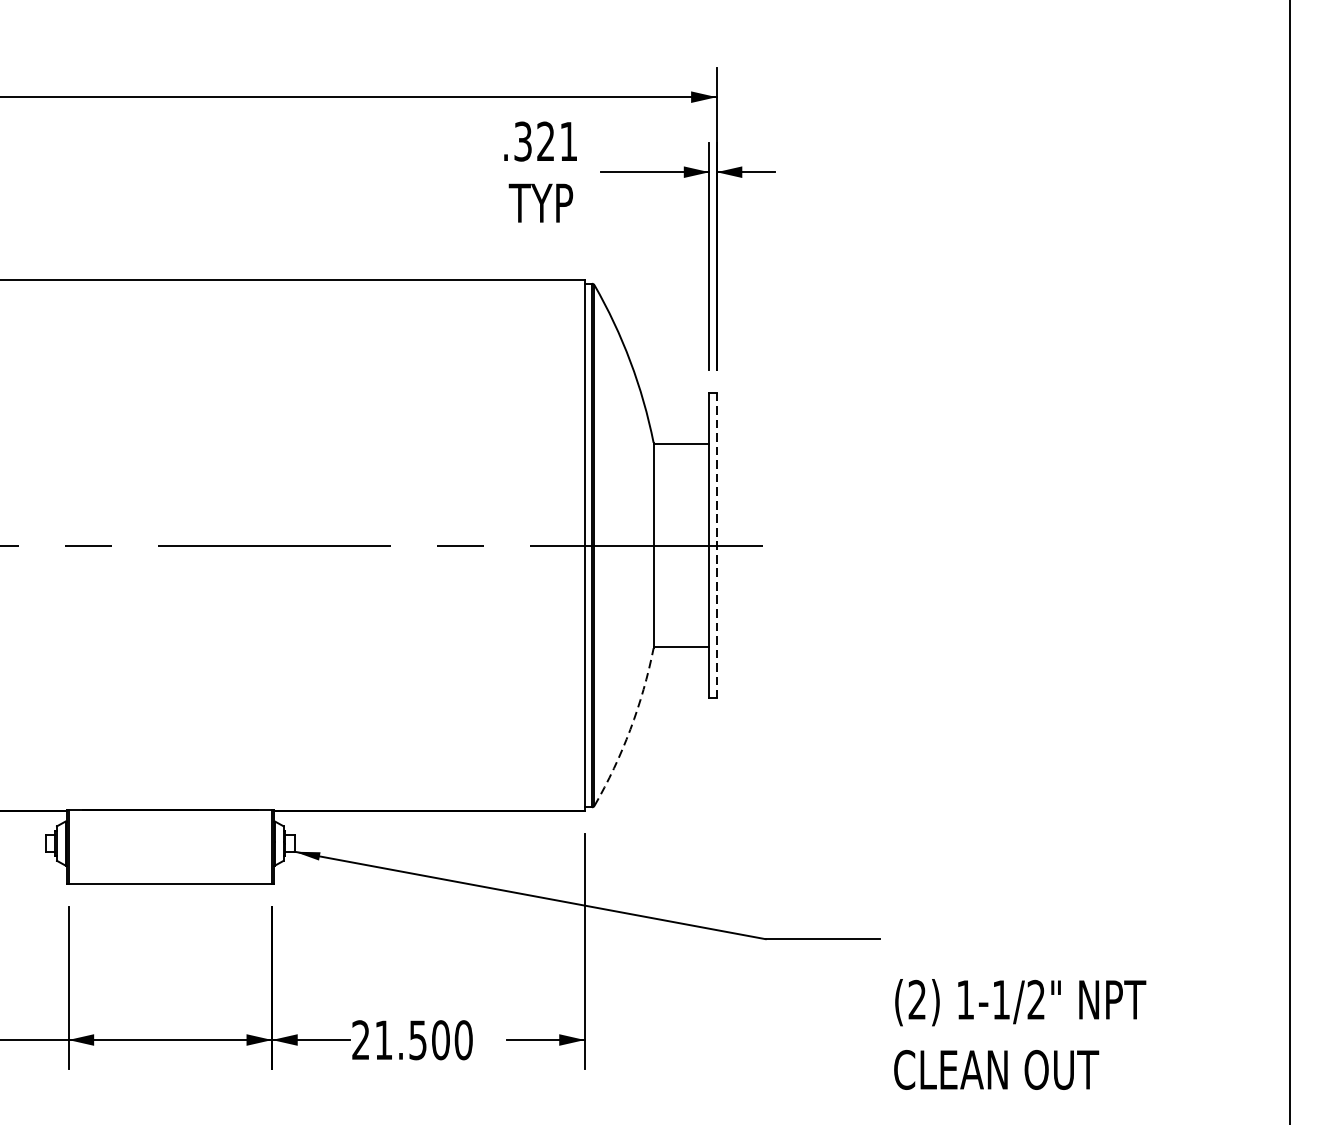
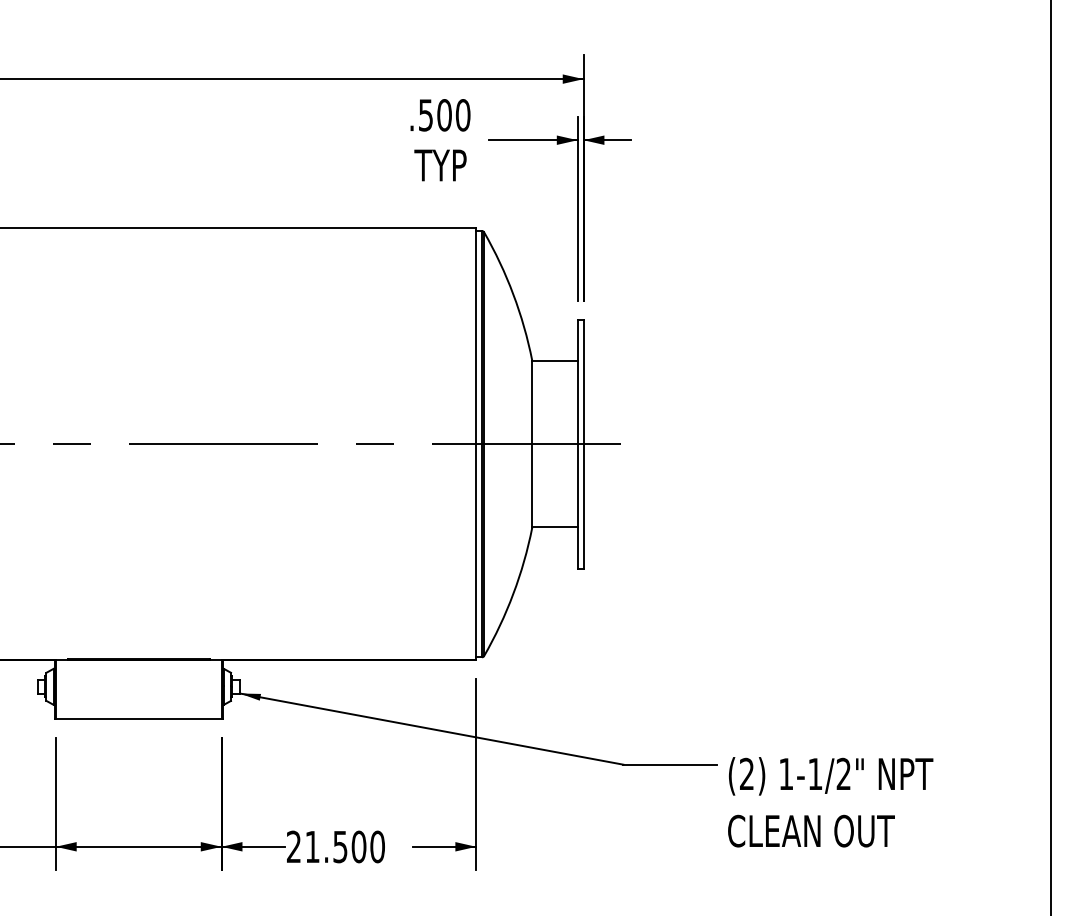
text: (545, 141) -> (444, 115), .321 -> .500
line: (716, 545) -> (583, 444), dashed -> solid
arc: (630, 728) -> (513, 593), dashed -> solid
text: (1019, 1034) -> (830, 802), moved

